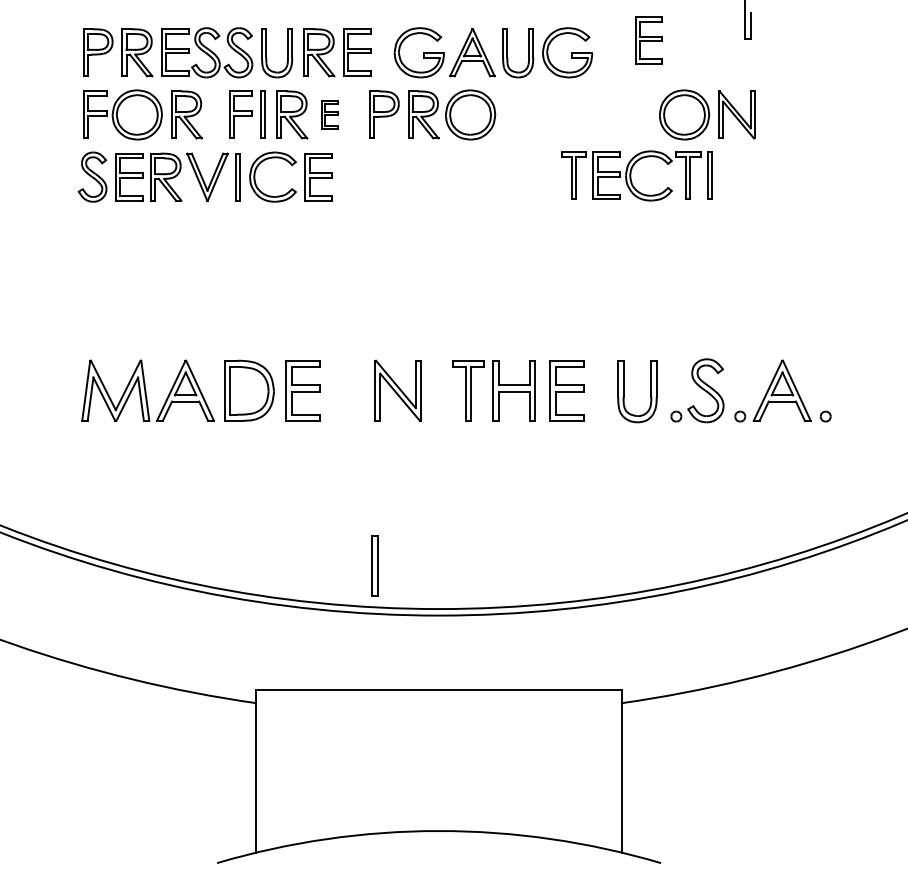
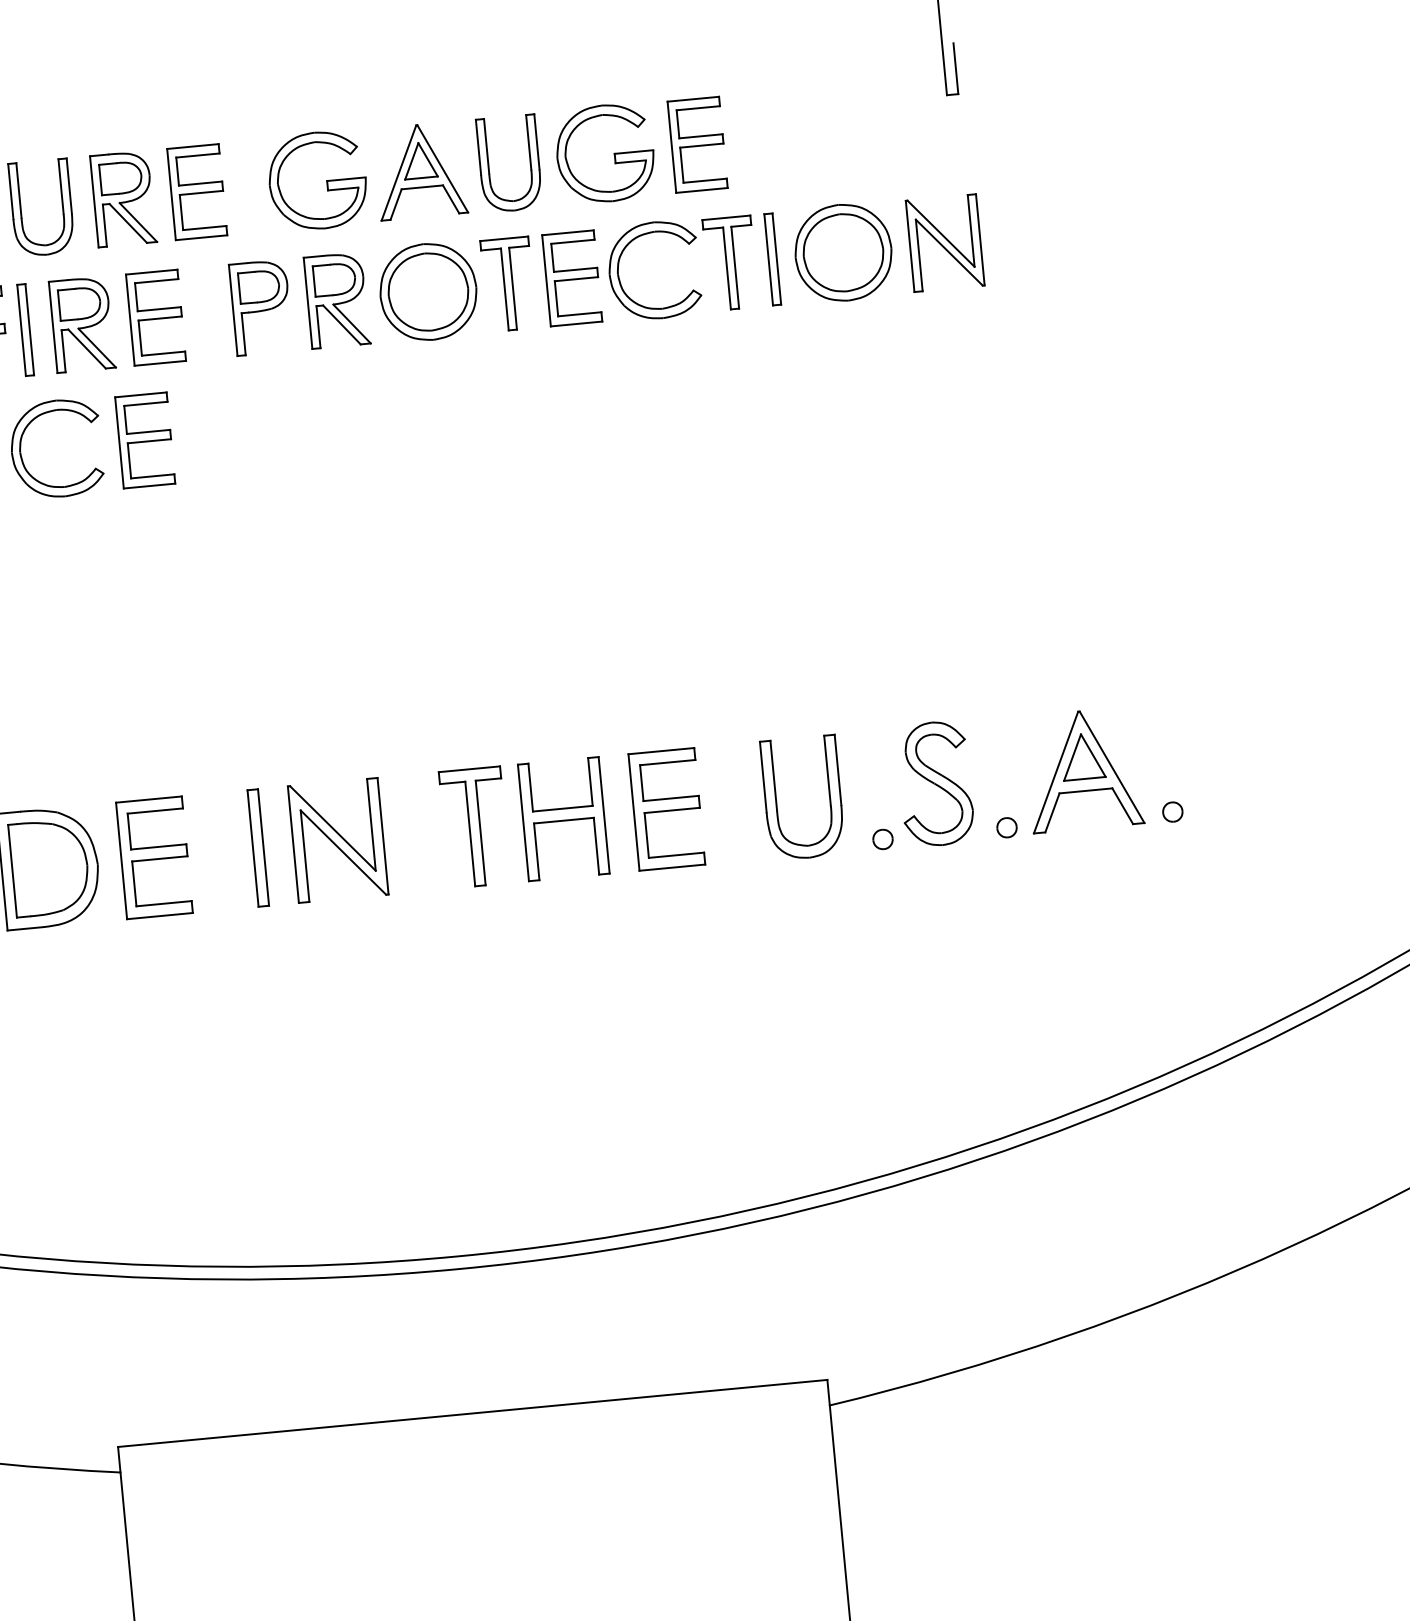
part: (648, 40) -> (696, 144), moved
part: (329, 114) -> (154, 316), size x1.67
part: (636, 175) -> (629, 272), moved
part: (374, 565) -> (257, 847), moved

